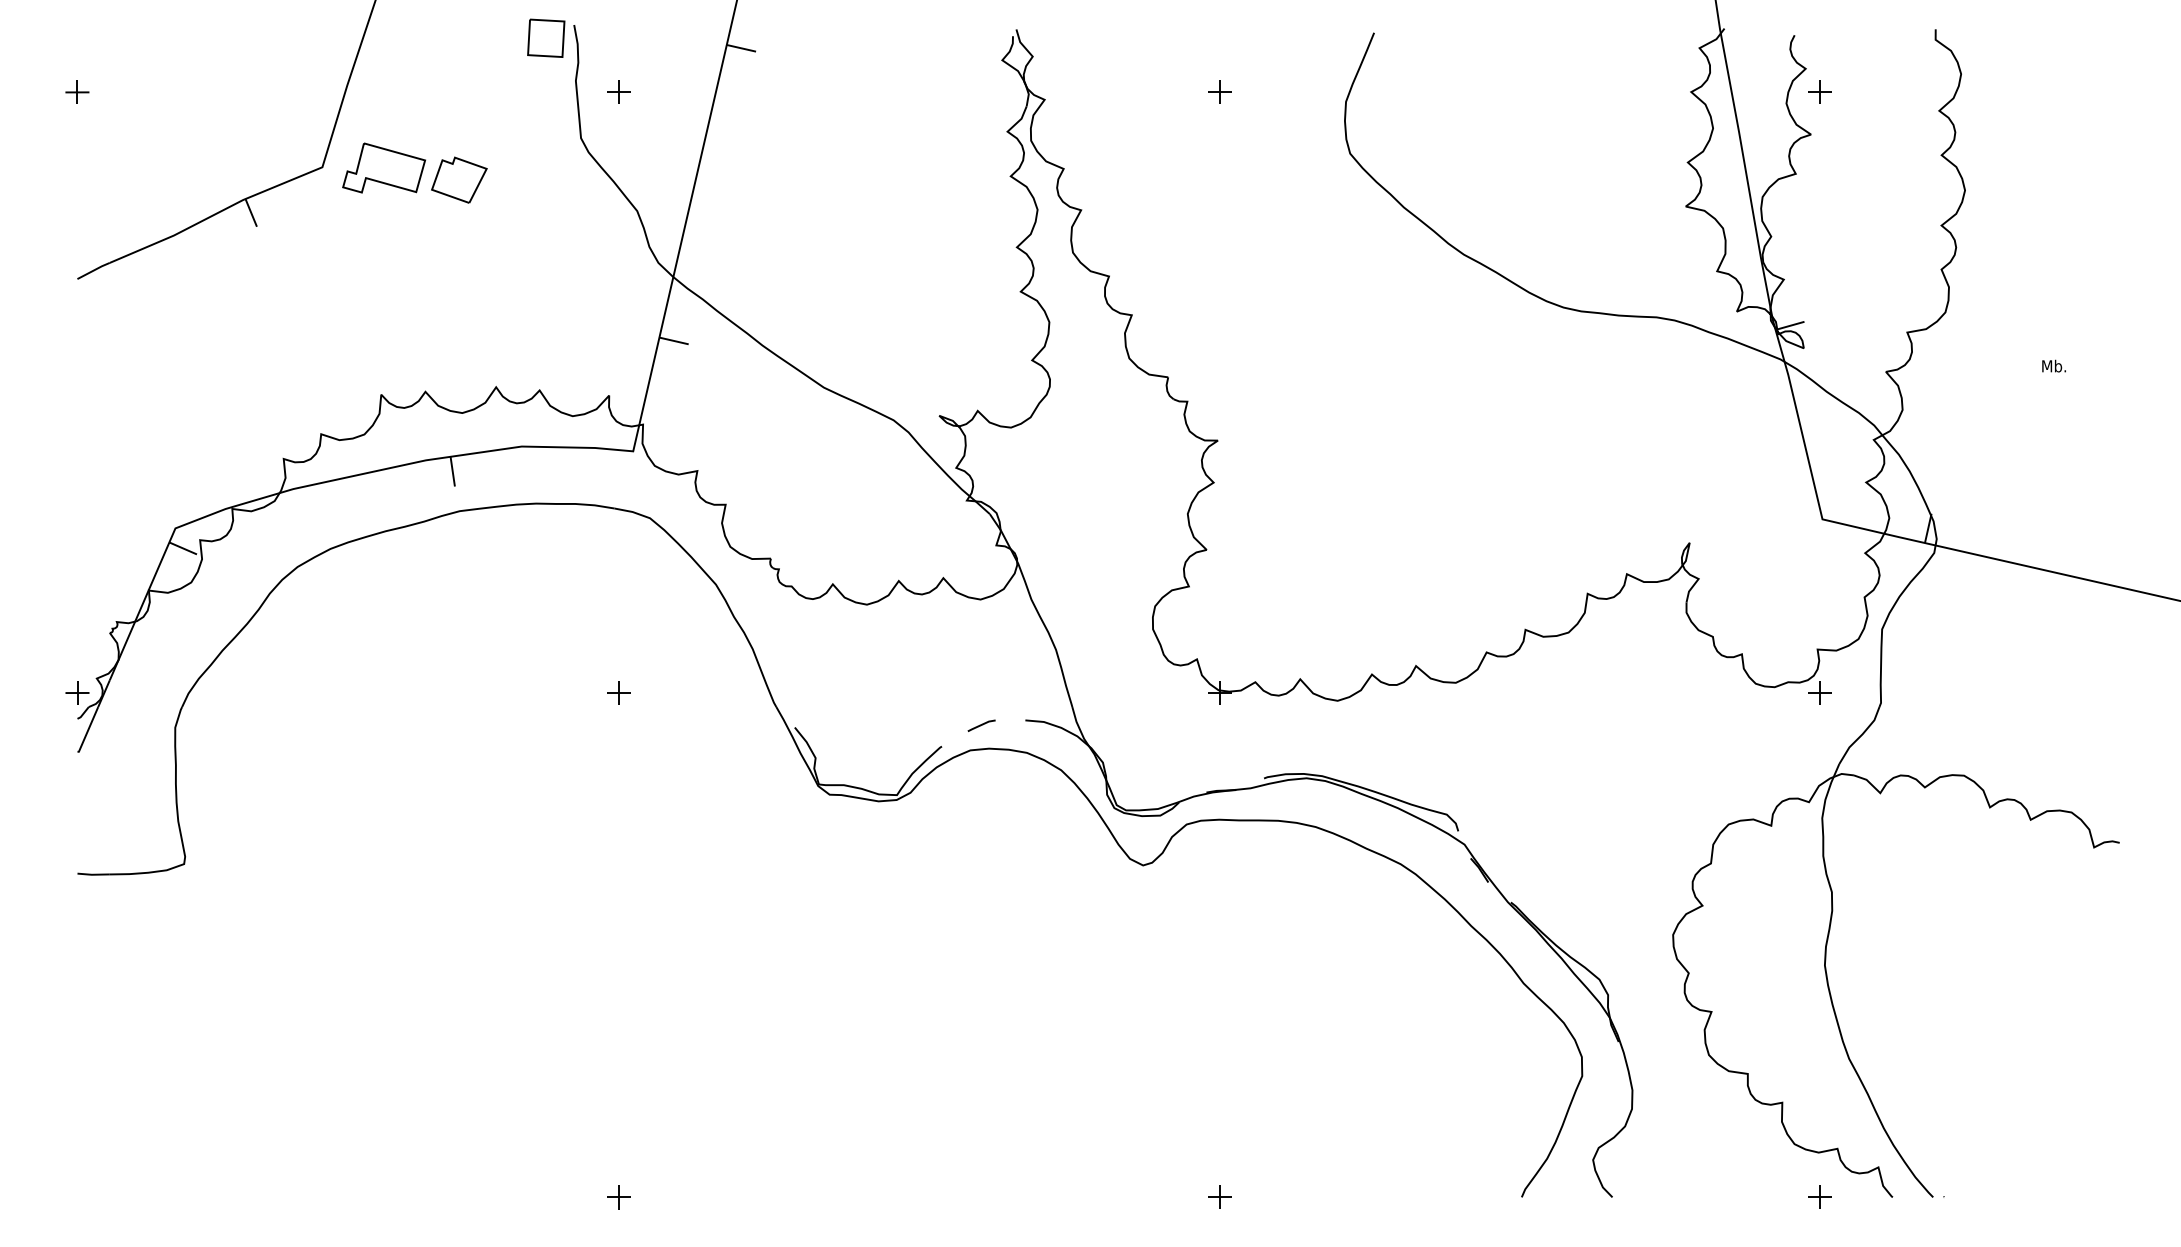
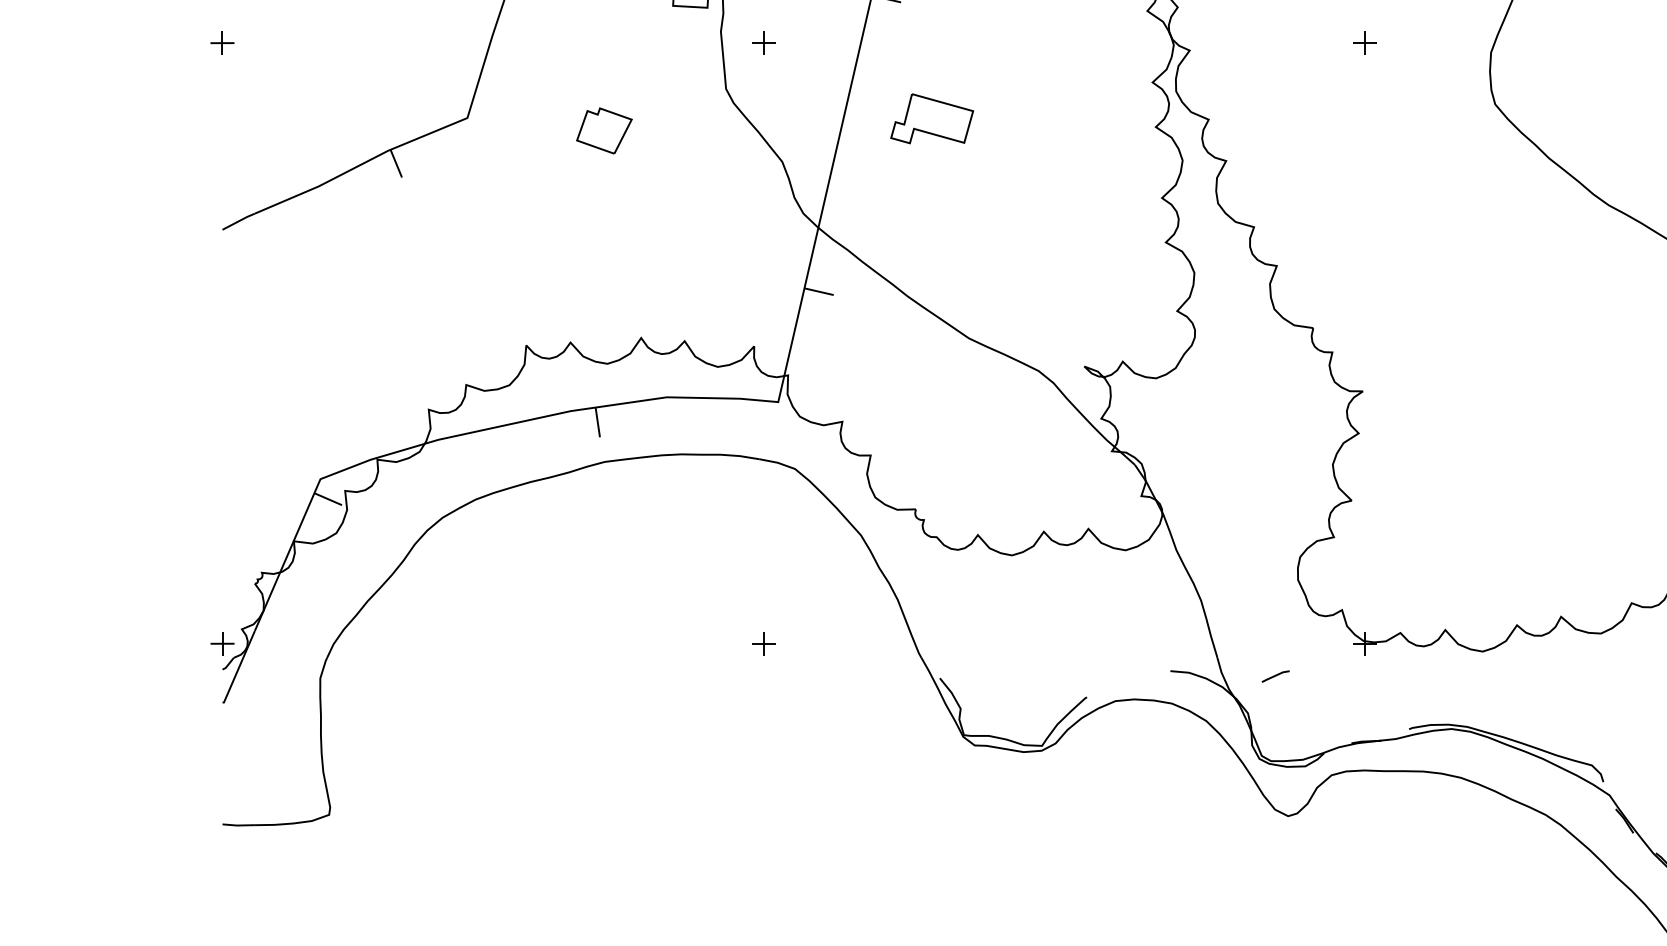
part: (383, 167) -> (931, 118), moved
line: (981, 725) -> (1275, 676), moved

